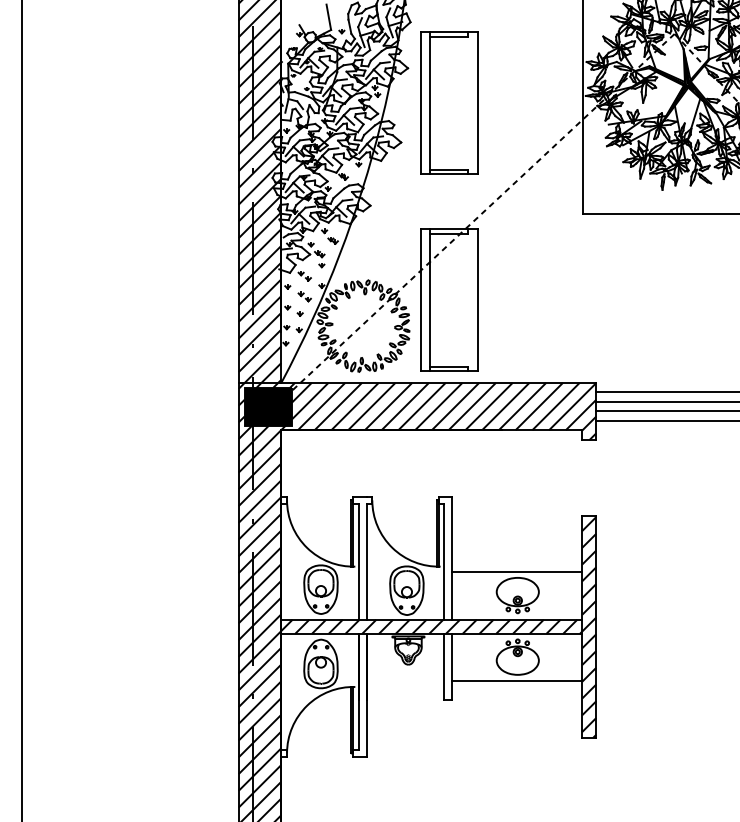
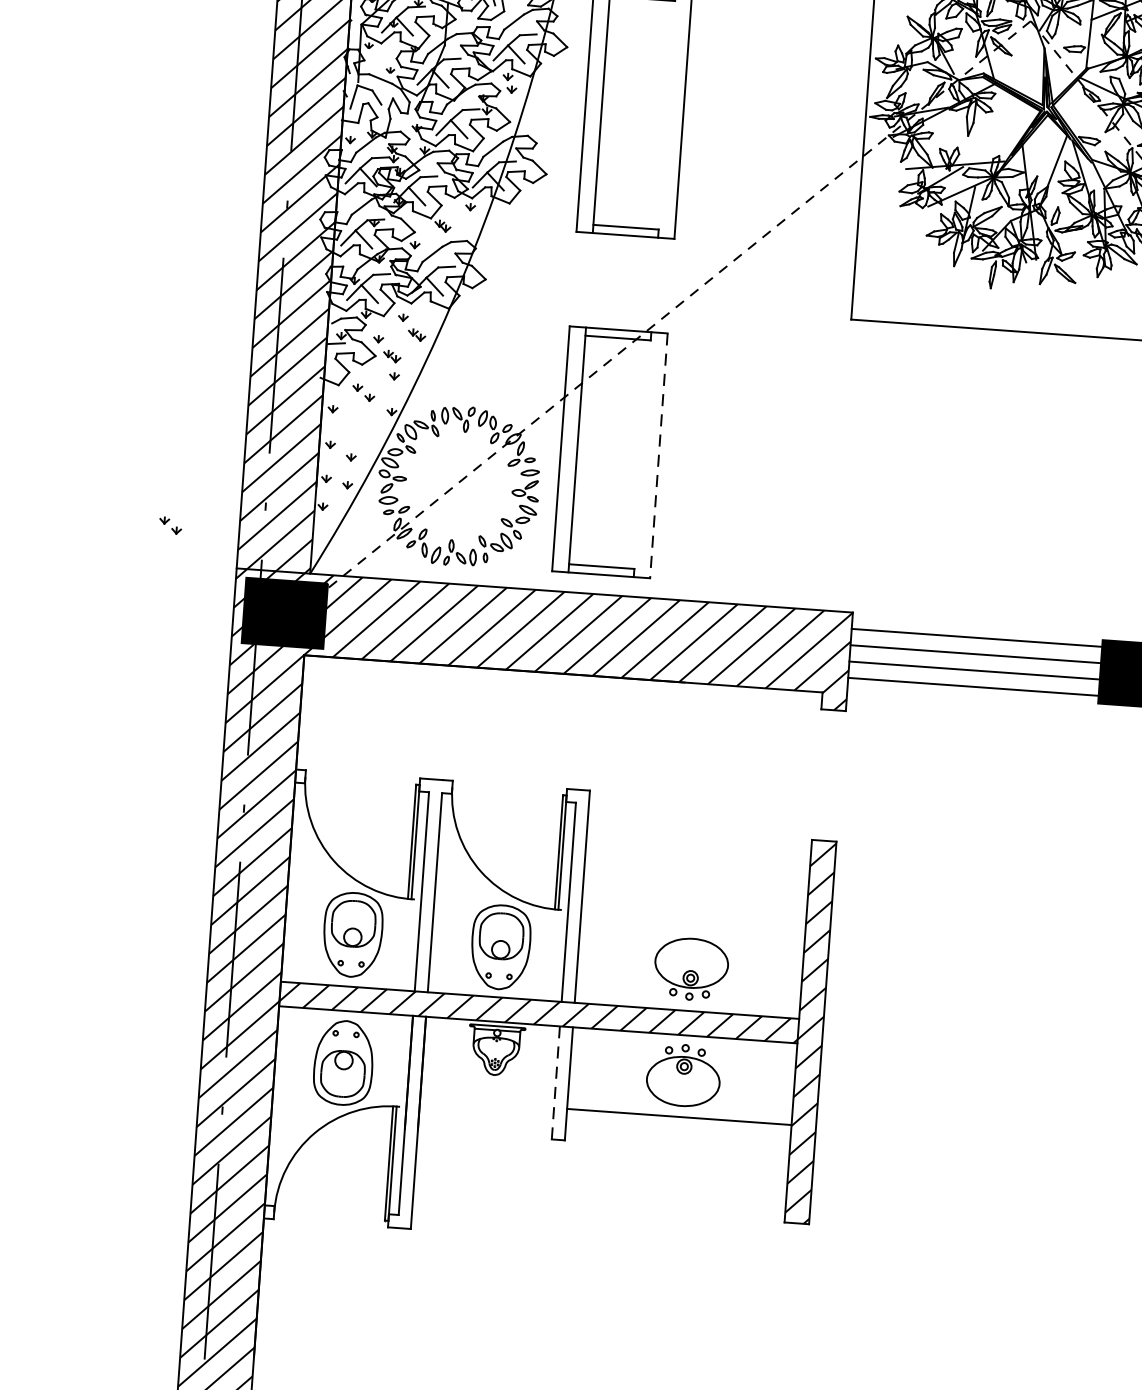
part: (304, 296) -> (170, 524), moved
line: (477, 300) -> (658, 455), solid -> dashed
line: (516, 572) -> (691, 929), removed
line: (444, 666) -> (556, 1082), solid -> dashed

